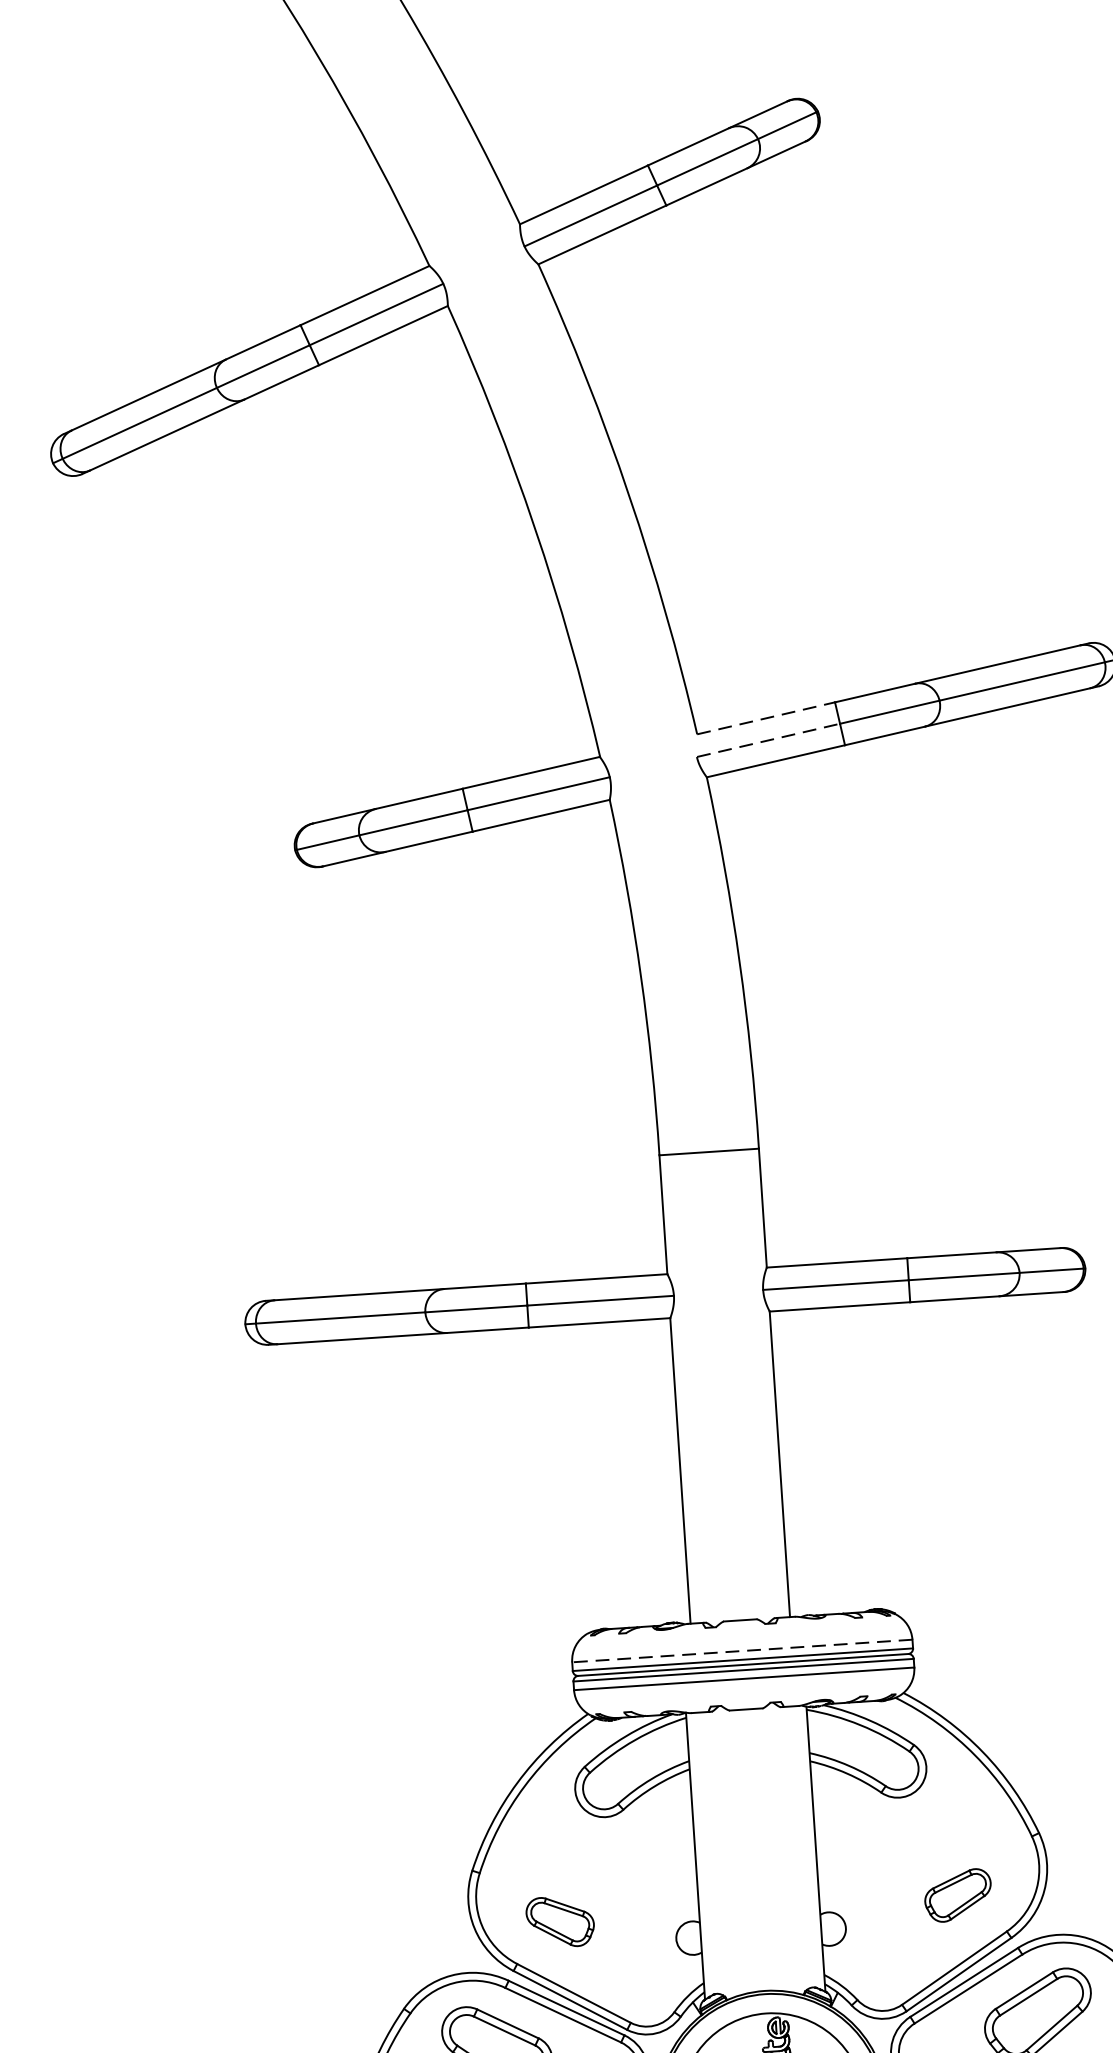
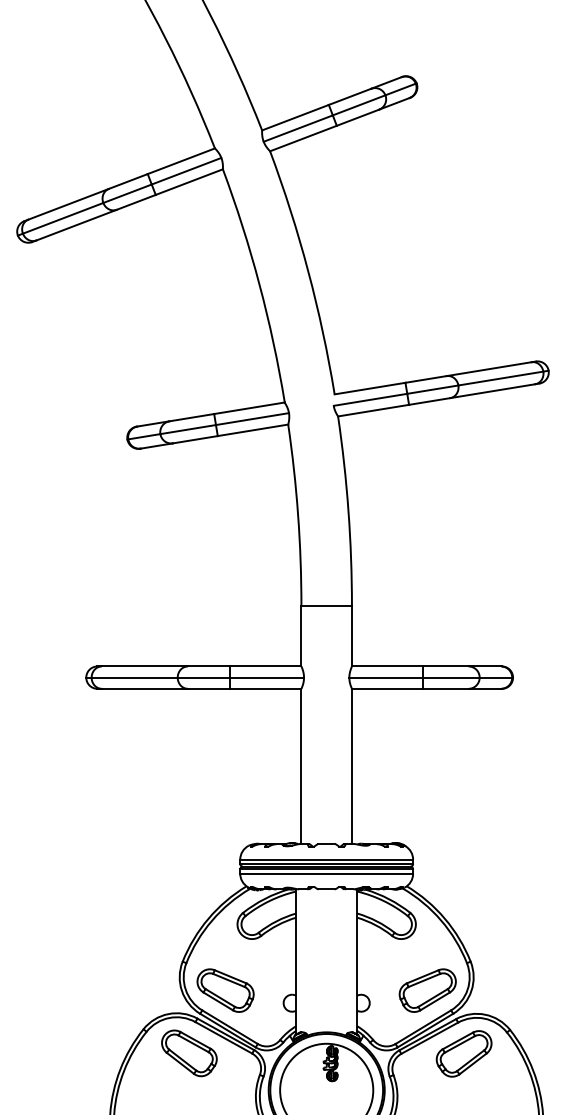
line: (766, 718) -> (370, 388), dashed -> solid
line: (770, 739) -> (371, 399), dashed -> solid
line: (741, 1650) -> (326, 859), dashed -> solid
part: (957, 1895) -> (427, 990), size x1.67
part: (560, 1921) -> (225, 990), size x1.67

